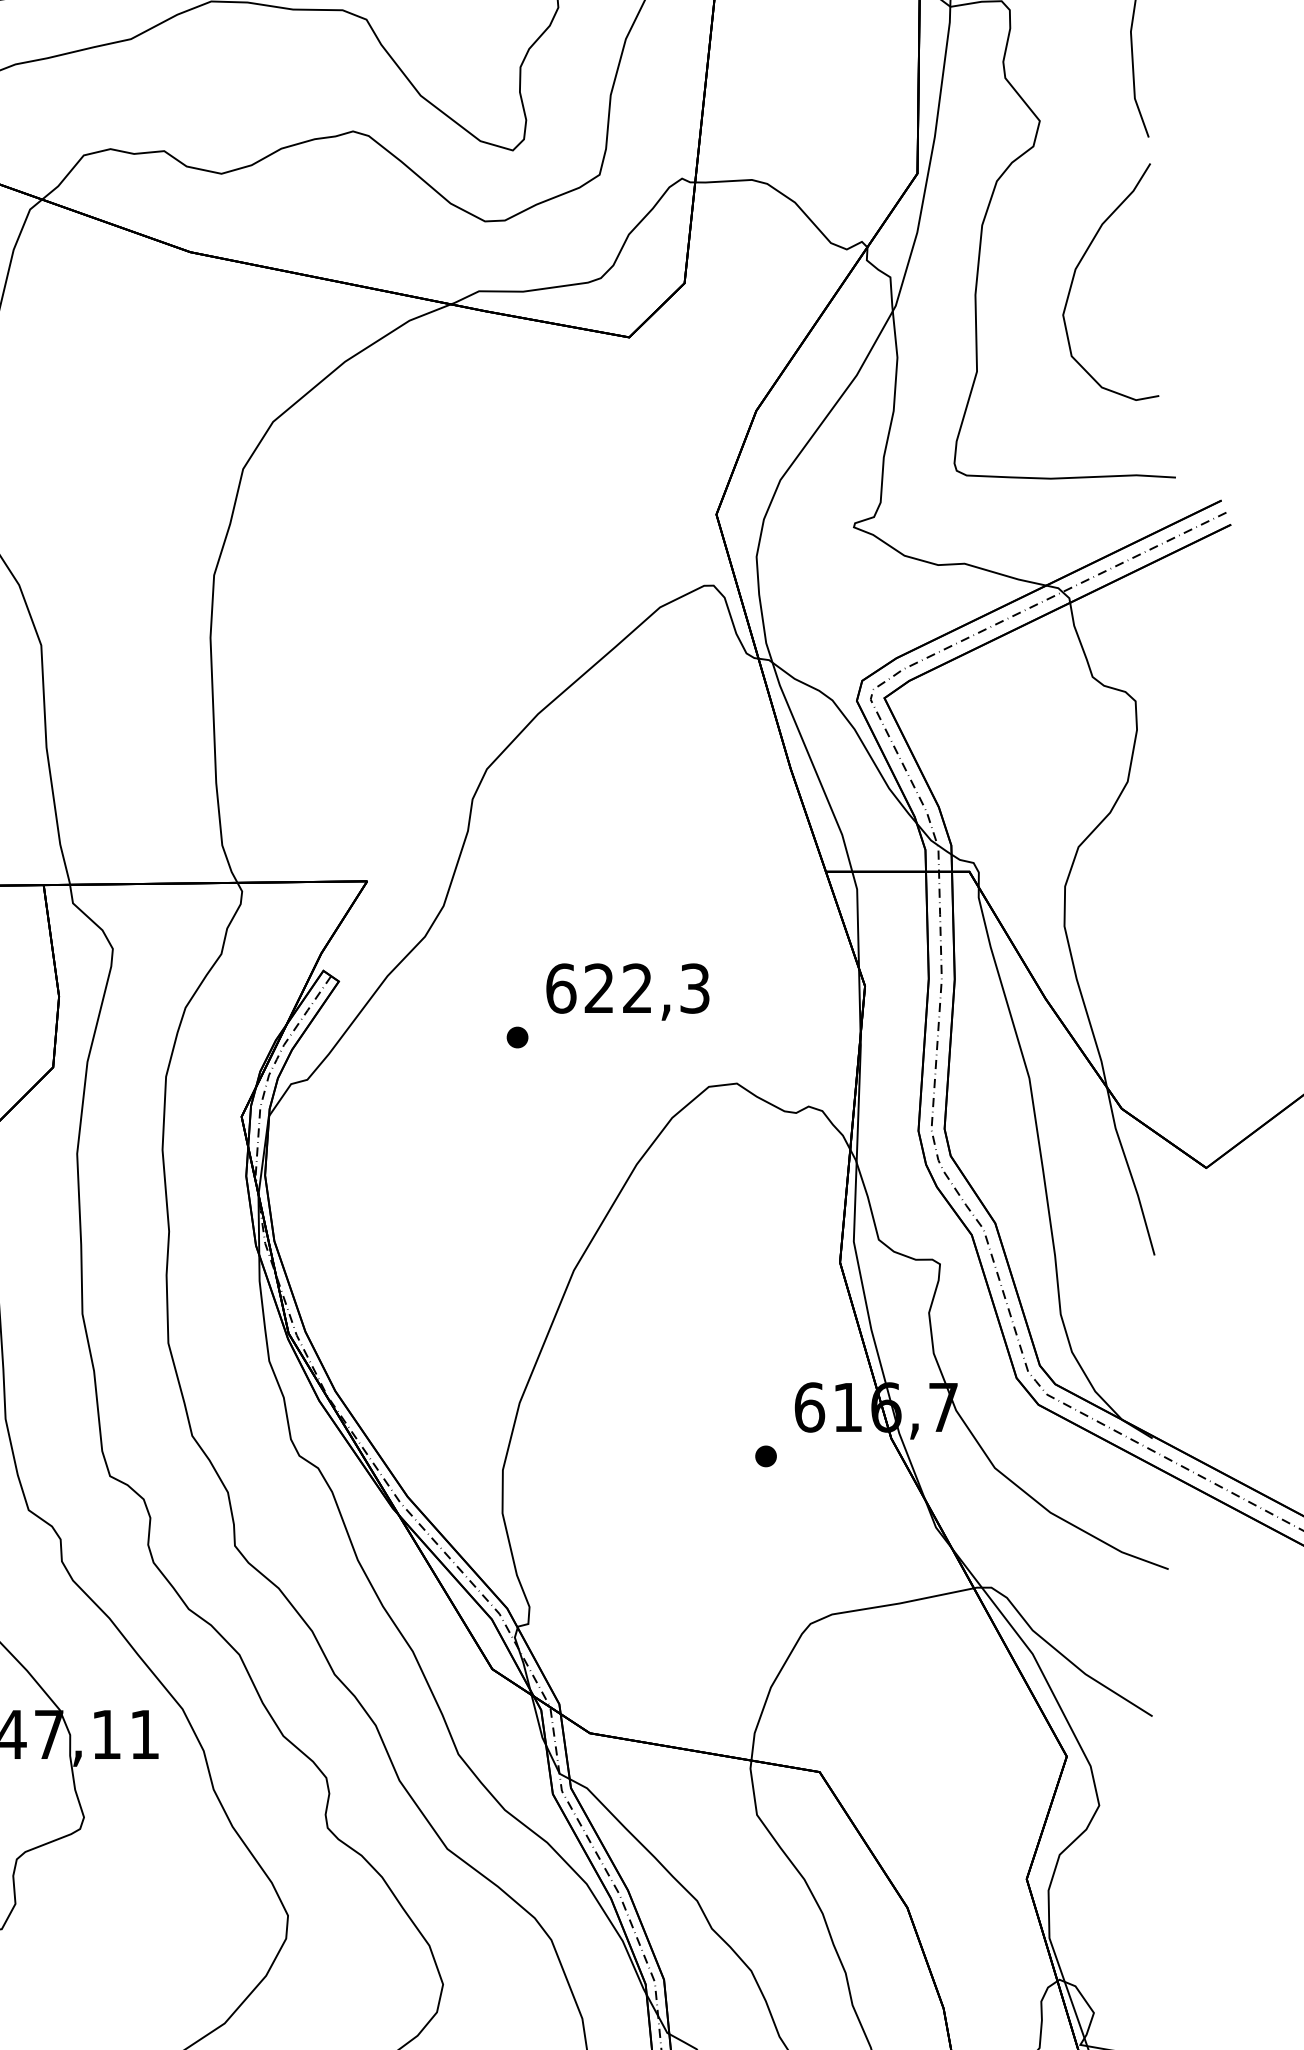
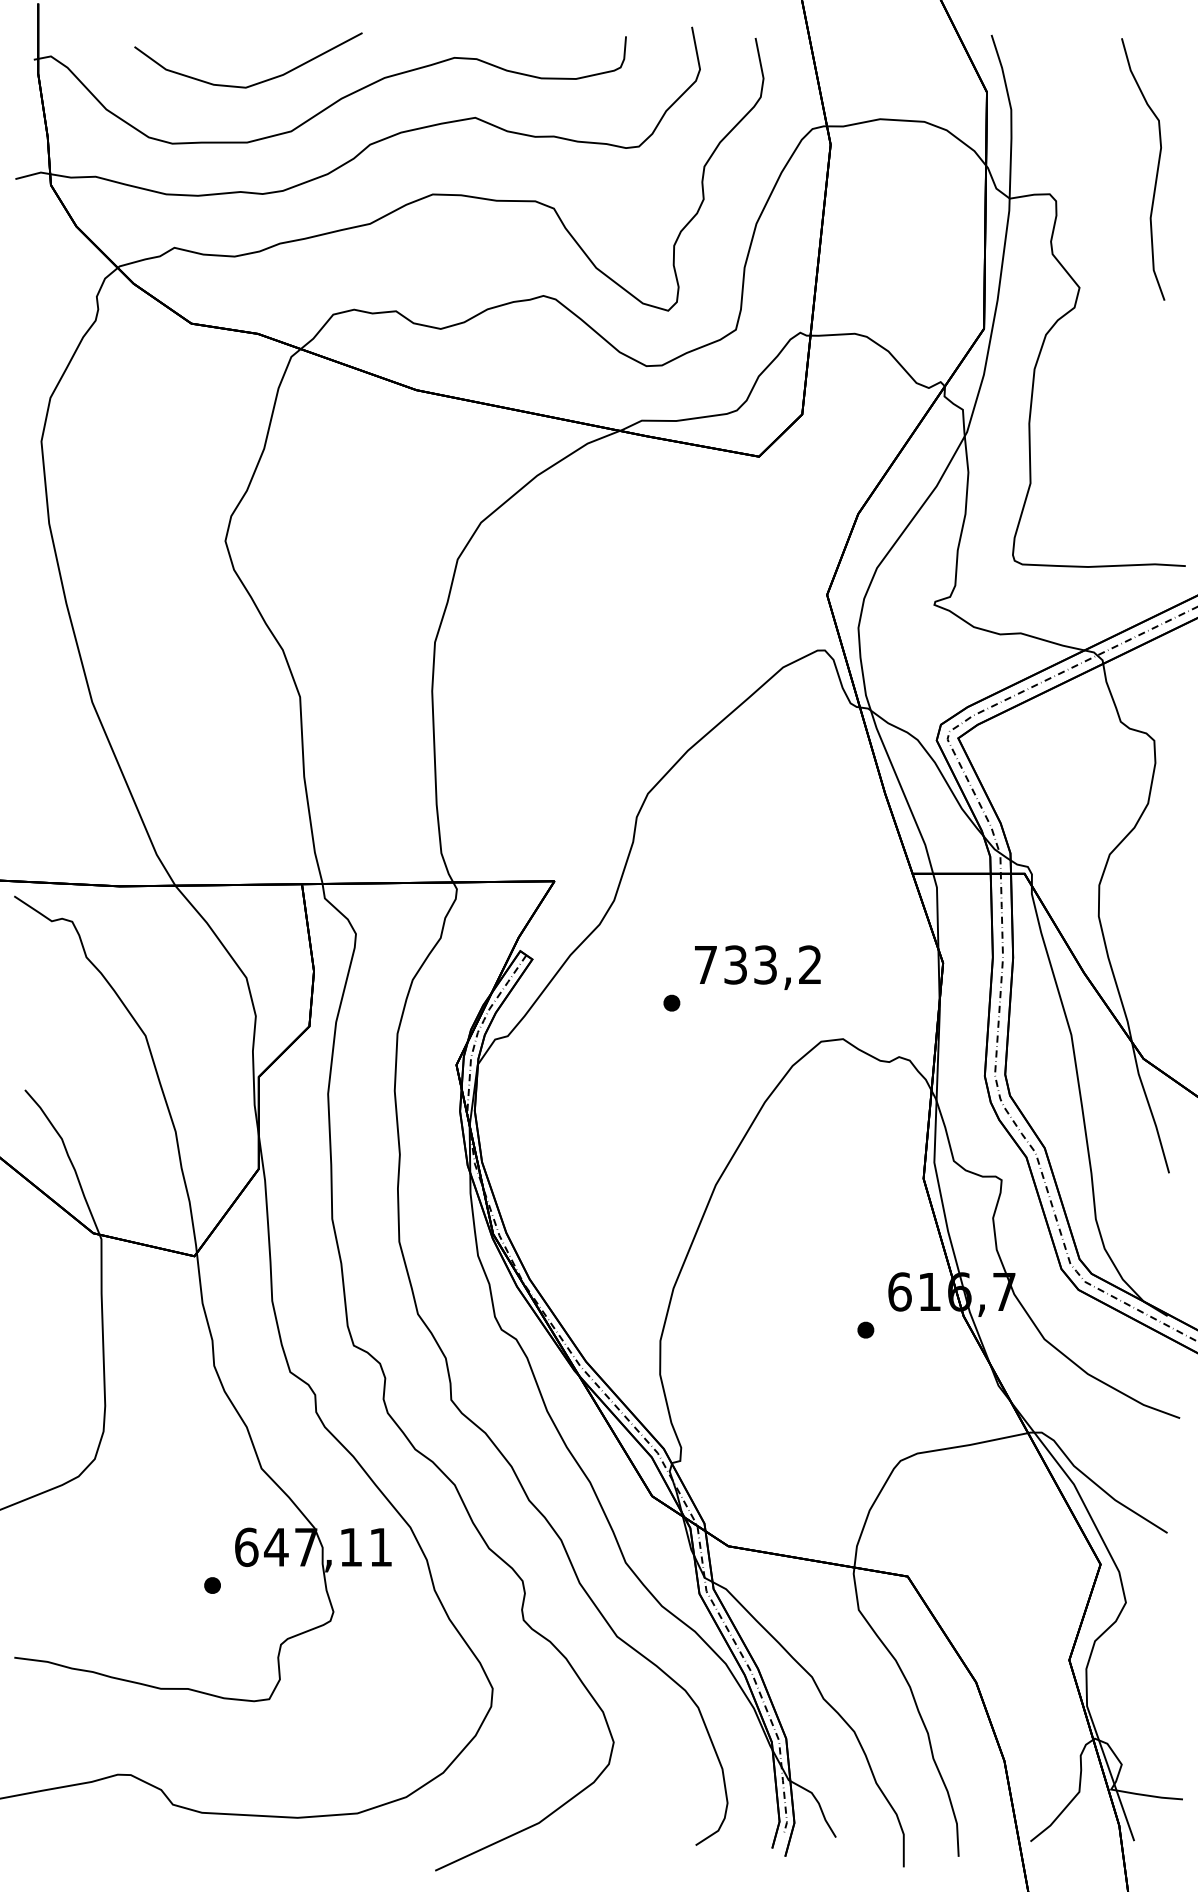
curve: (1082, 261) -> (1112, 397), removed
text: (627, 987) -> (757, 964), 622,3 -> 733,2

